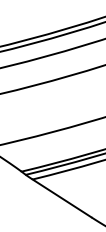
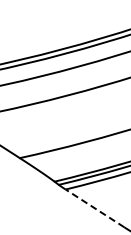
line: (62, 198) -> (95, 208), solid -> dashed

